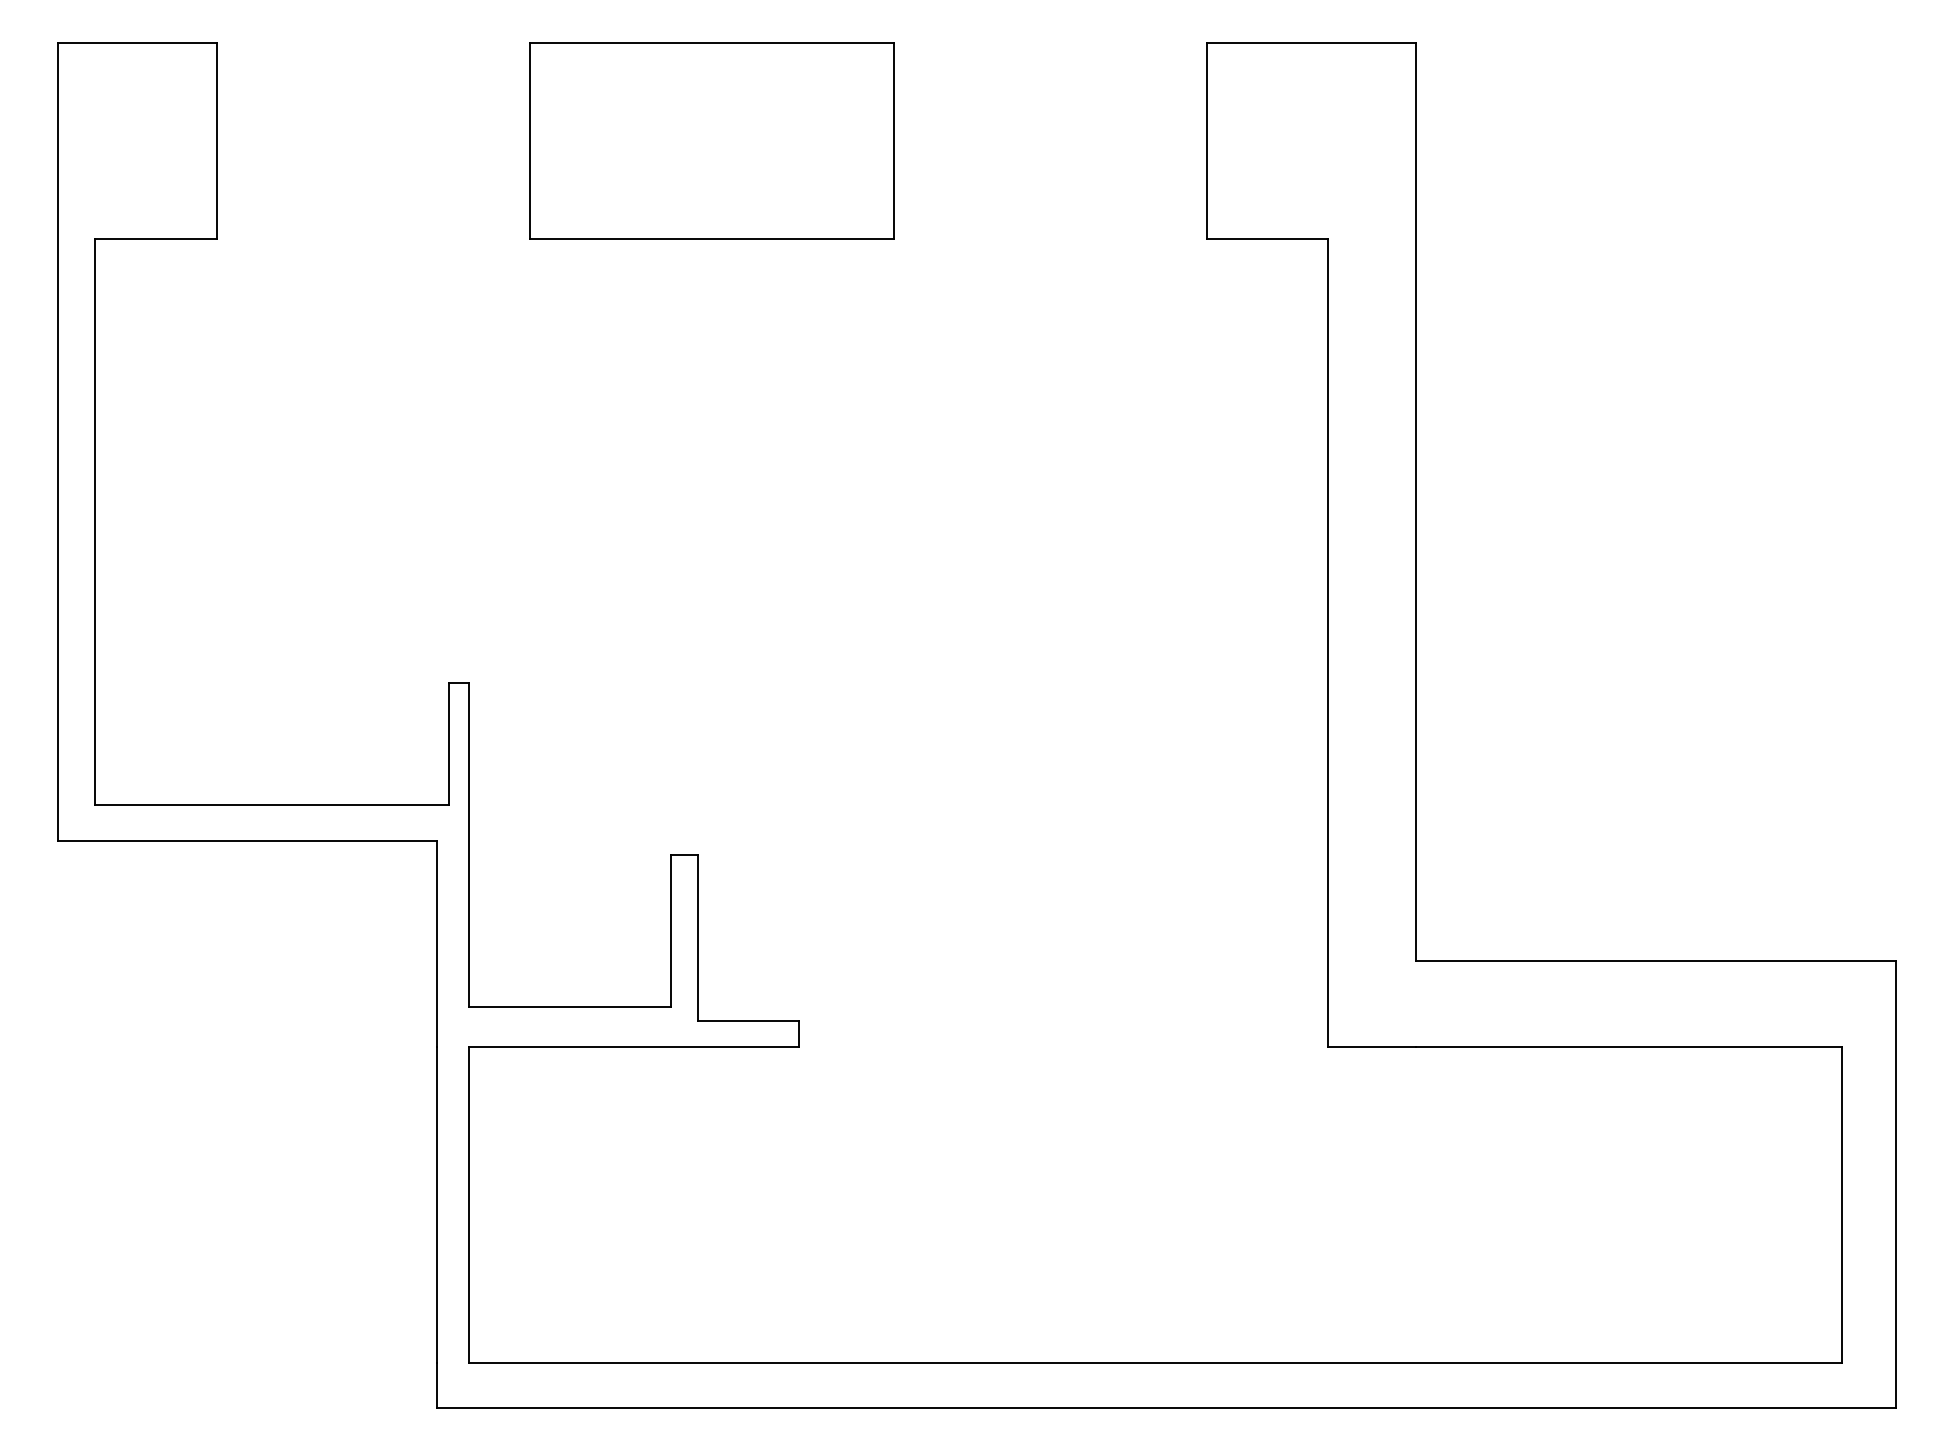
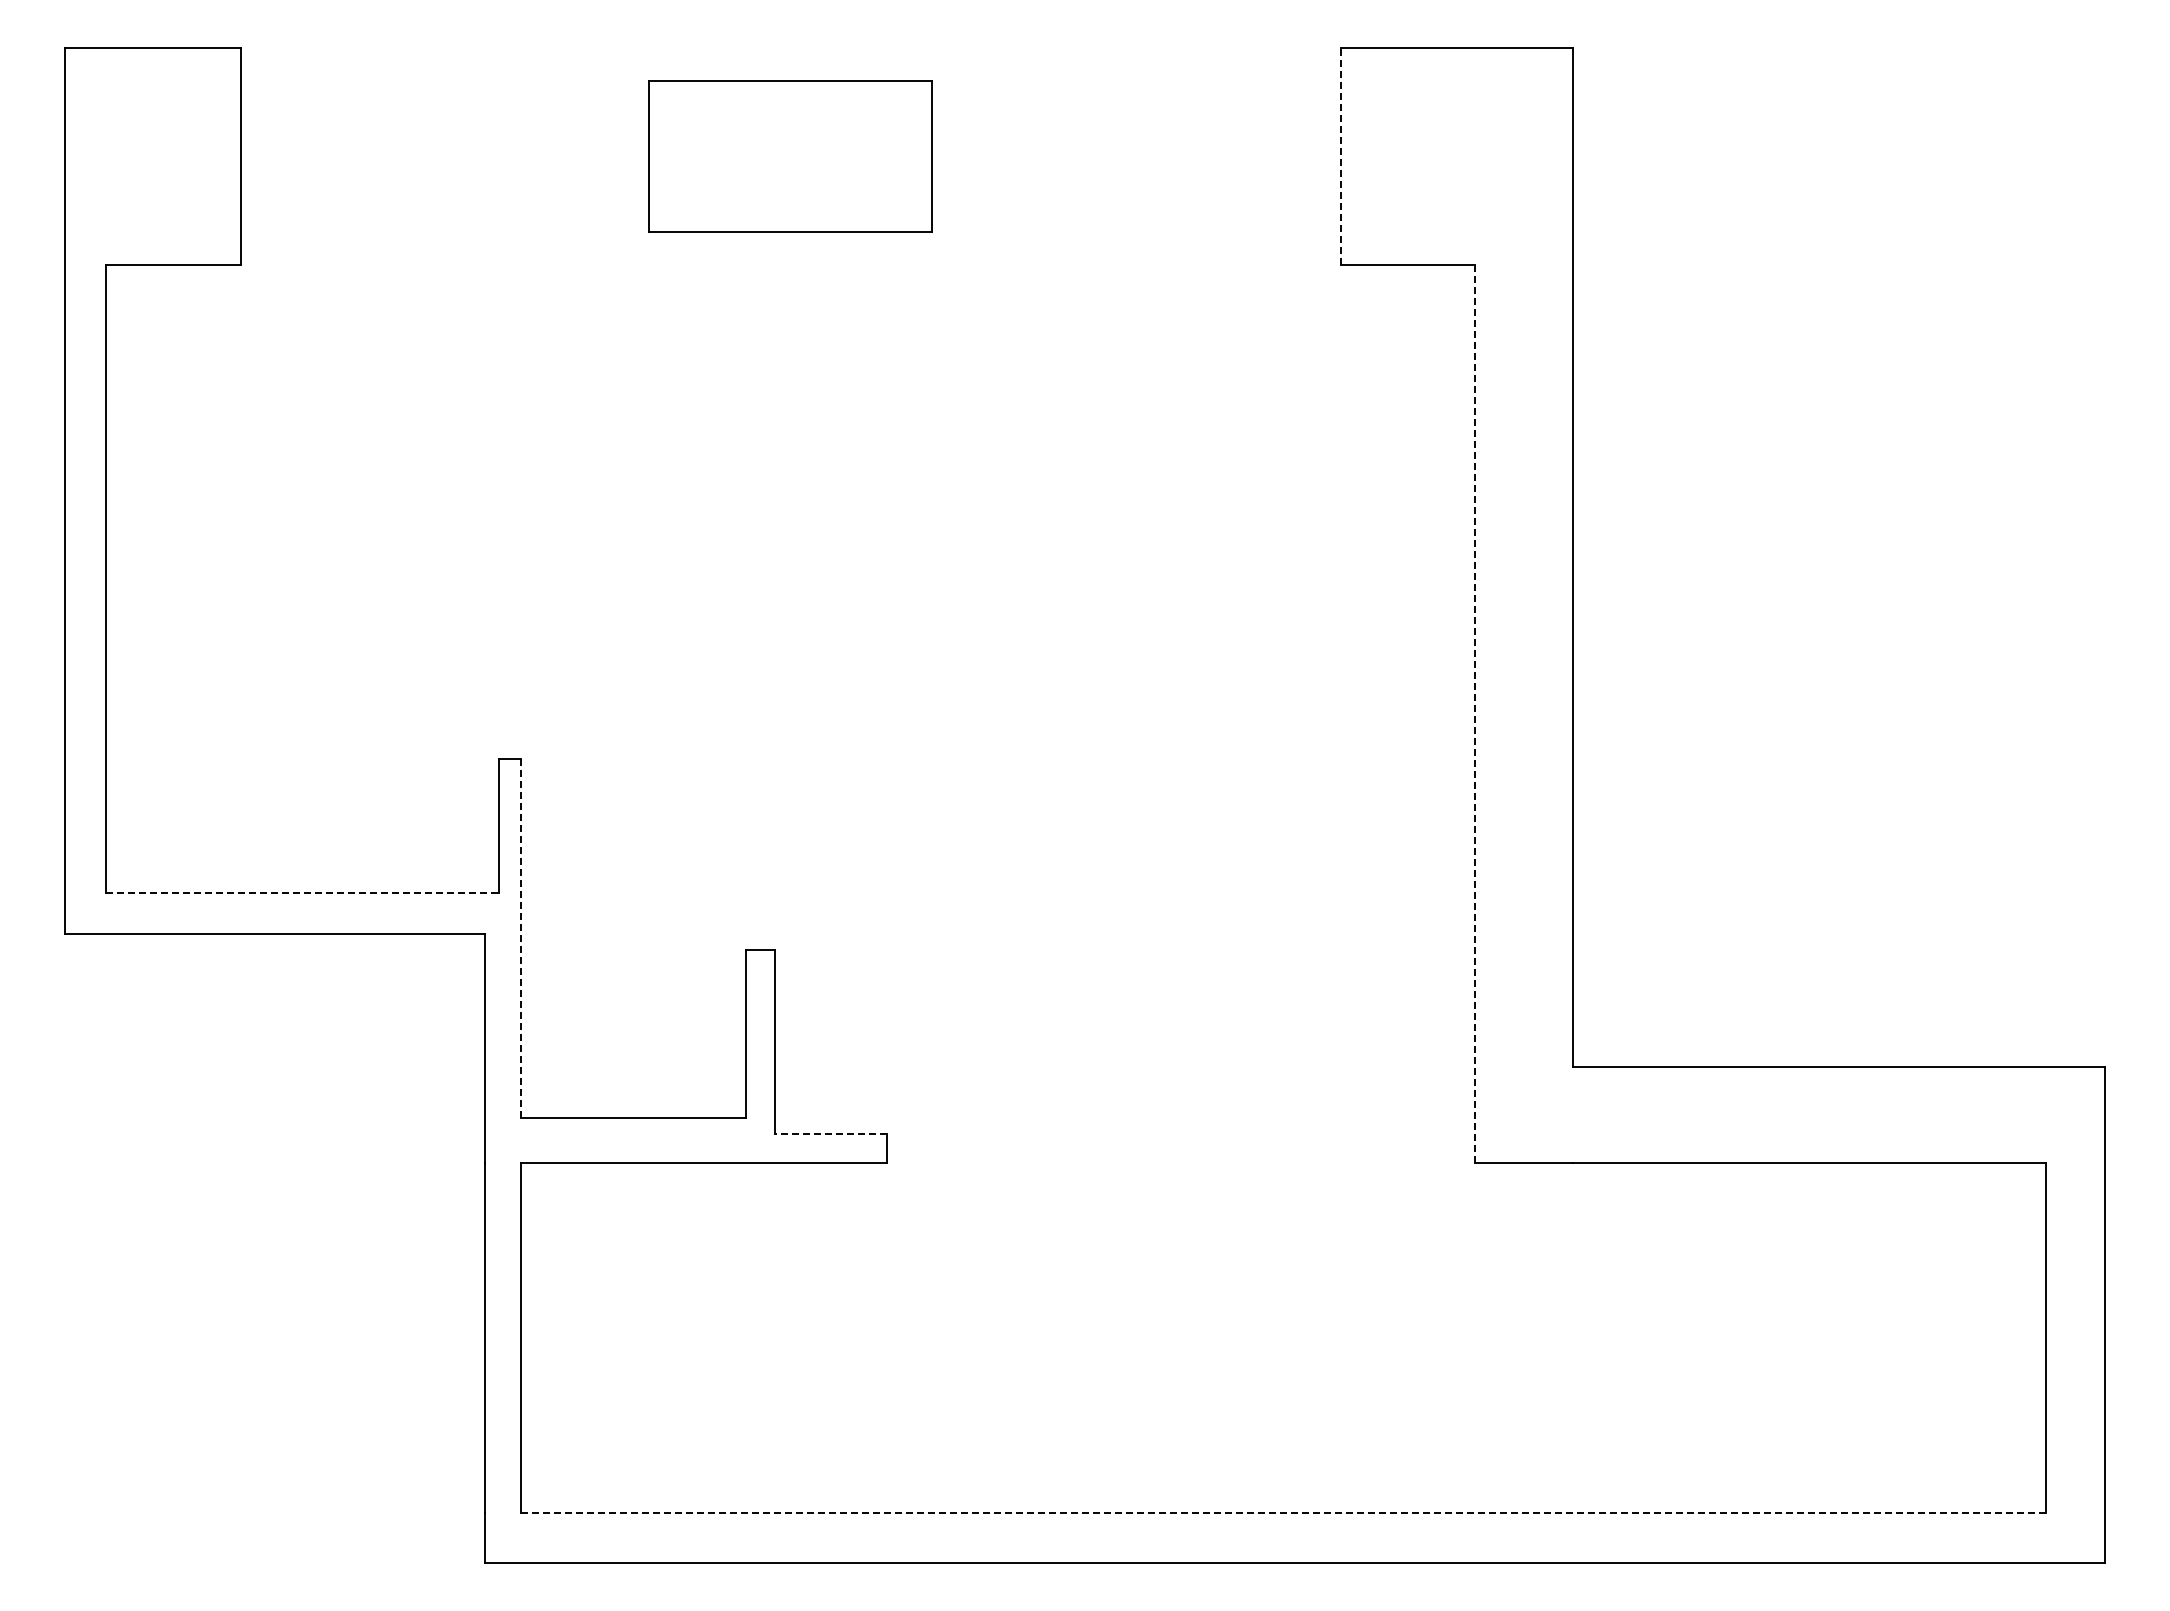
part: (711, 141) -> (790, 156), size x0.7
line: (1207, 141) -> (1340, 156), solid -> dashed
line: (1328, 642) -> (1475, 713), solid -> dashed
line: (272, 804) -> (302, 893), solid -> dashed
line: (469, 845) -> (521, 938), solid -> dashed
line: (747, 1020) -> (830, 1133), solid -> dashed
line: (1156, 1362) -> (1284, 1512), solid -> dashed

